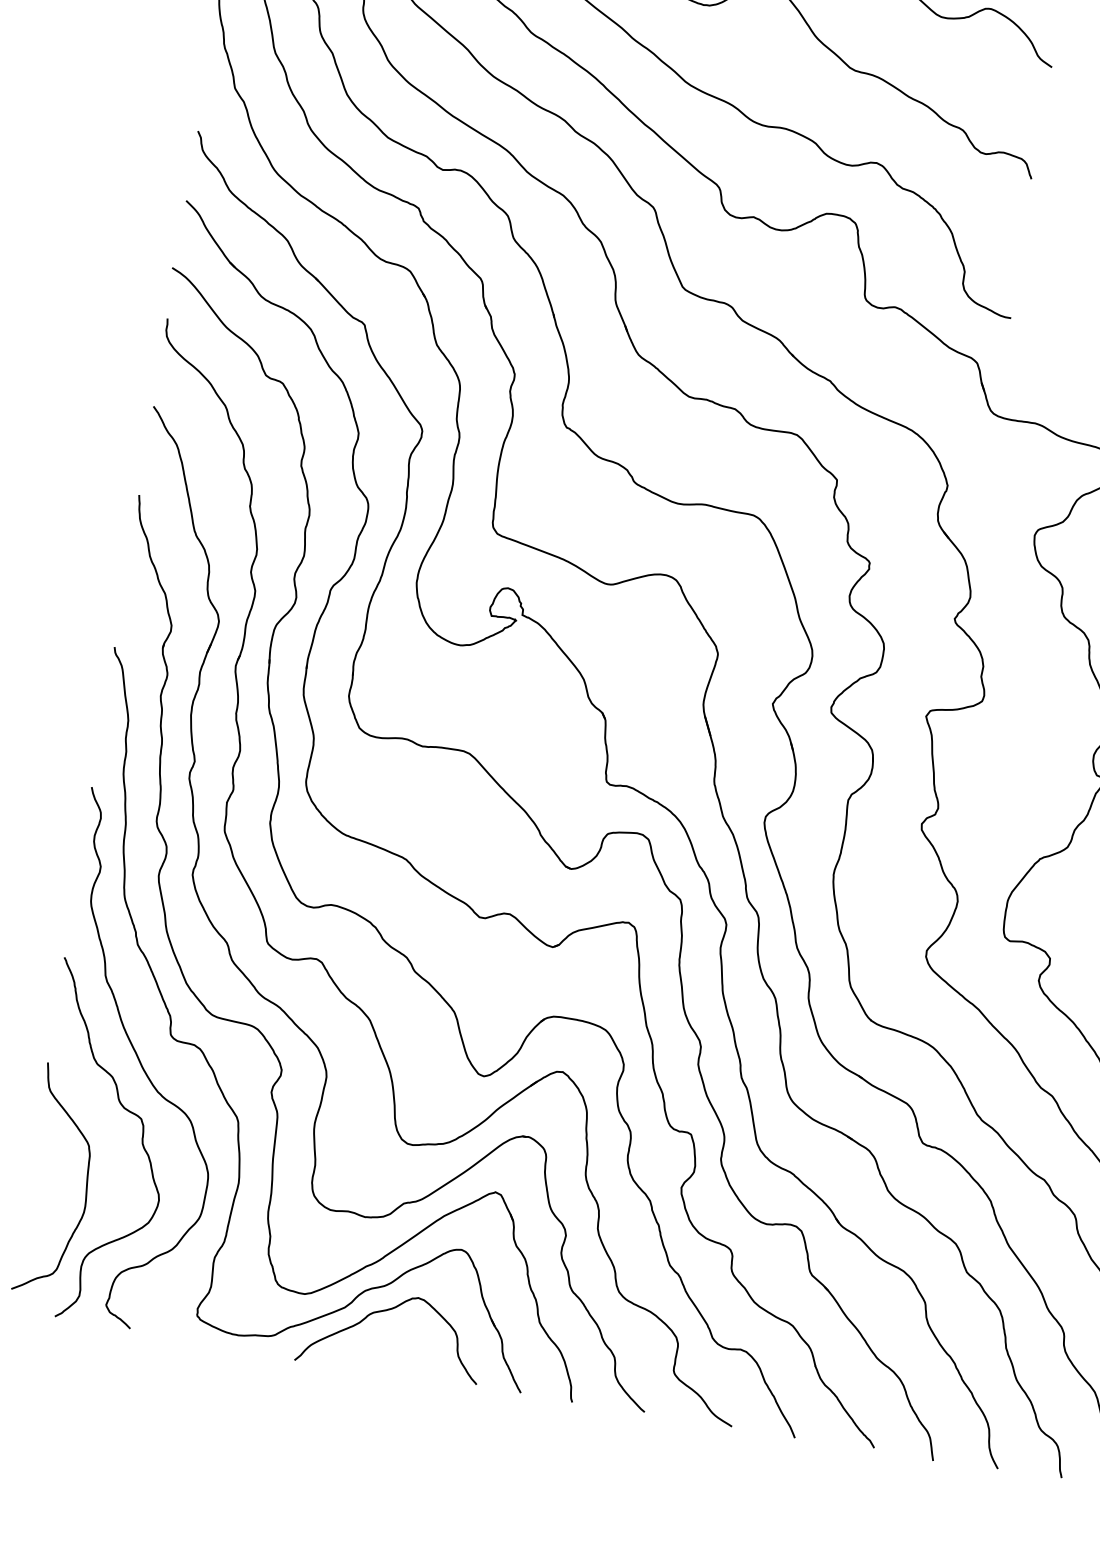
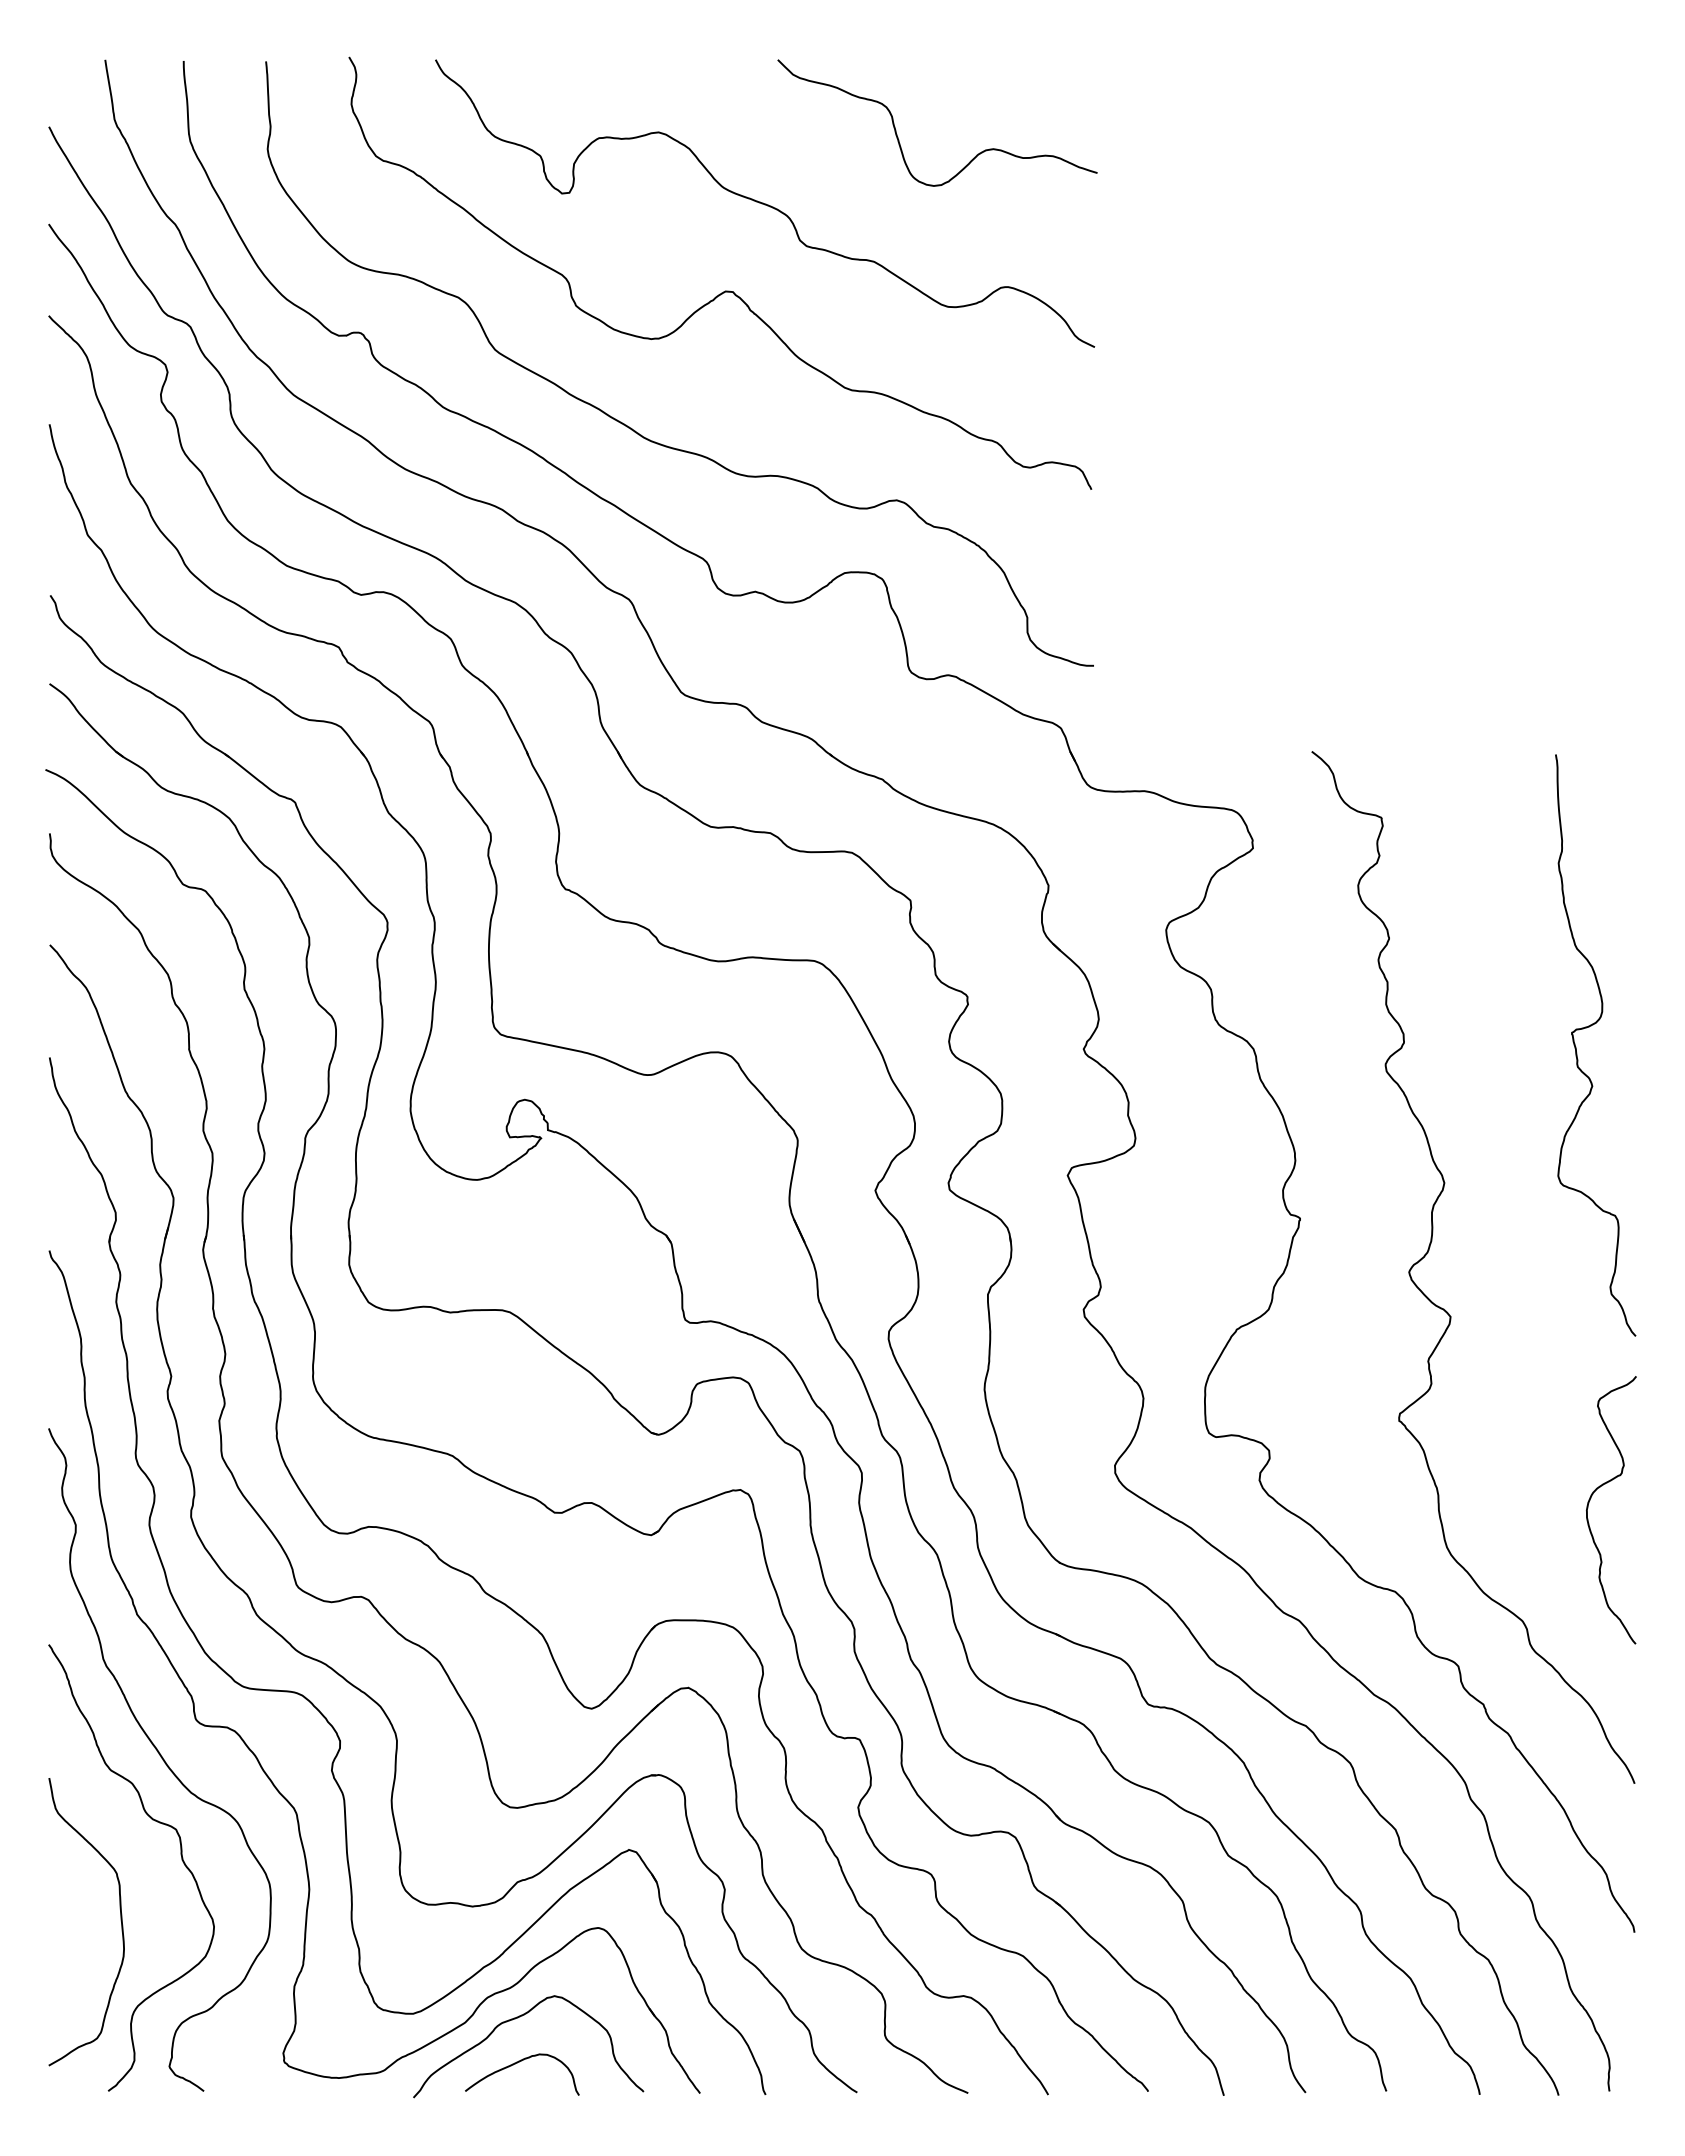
curve: (380, 1346) -> (517, 2063), added

